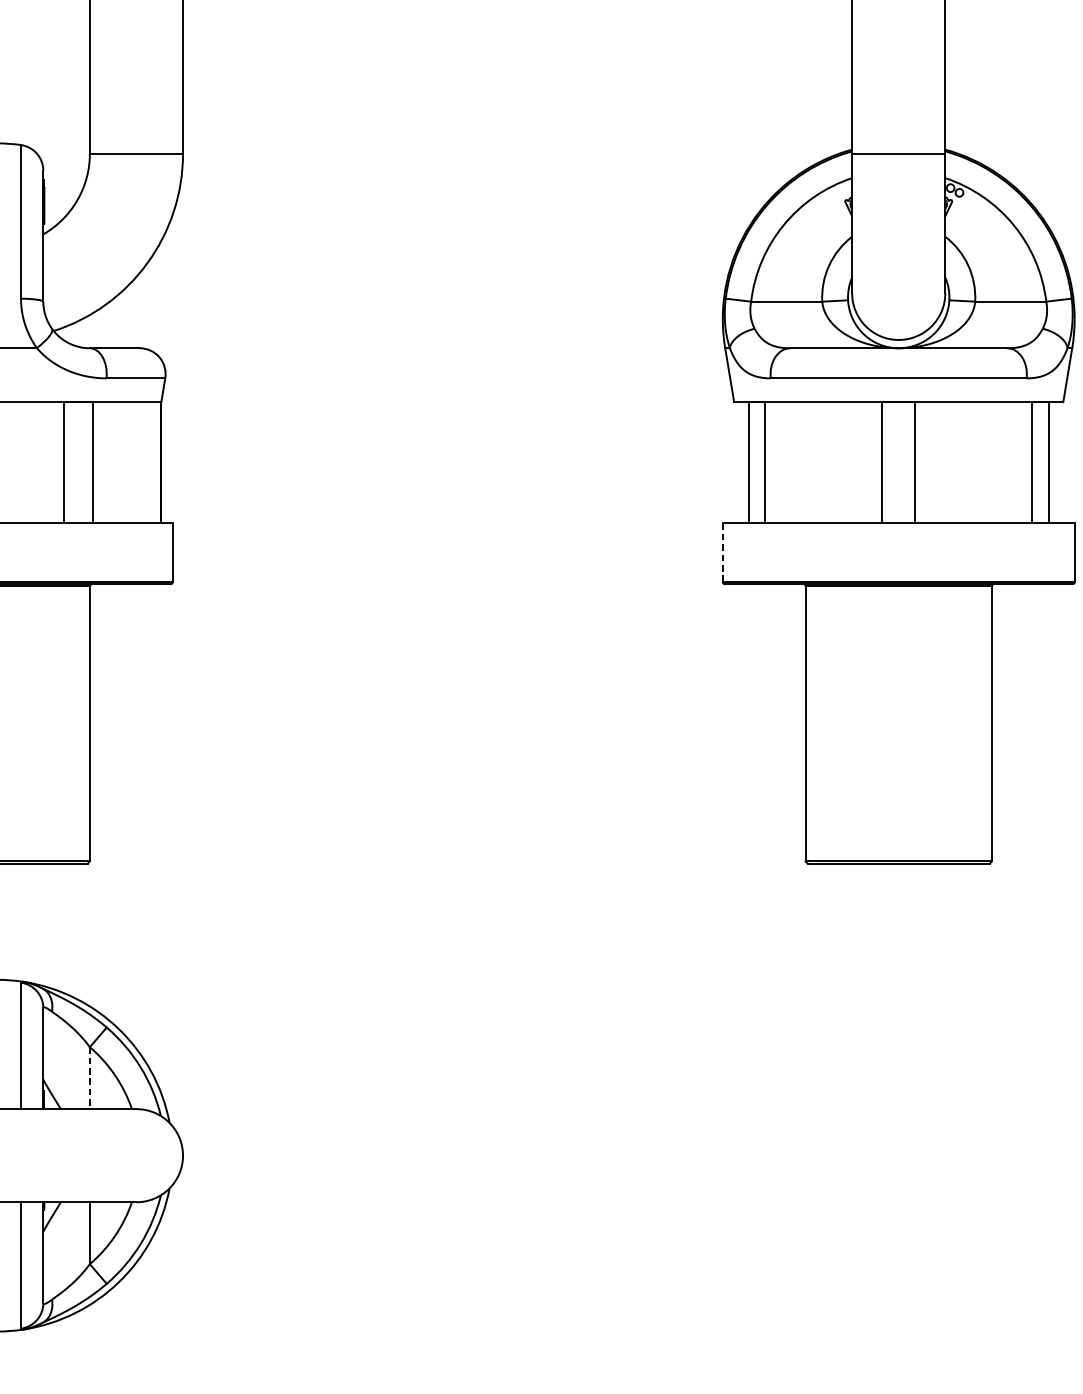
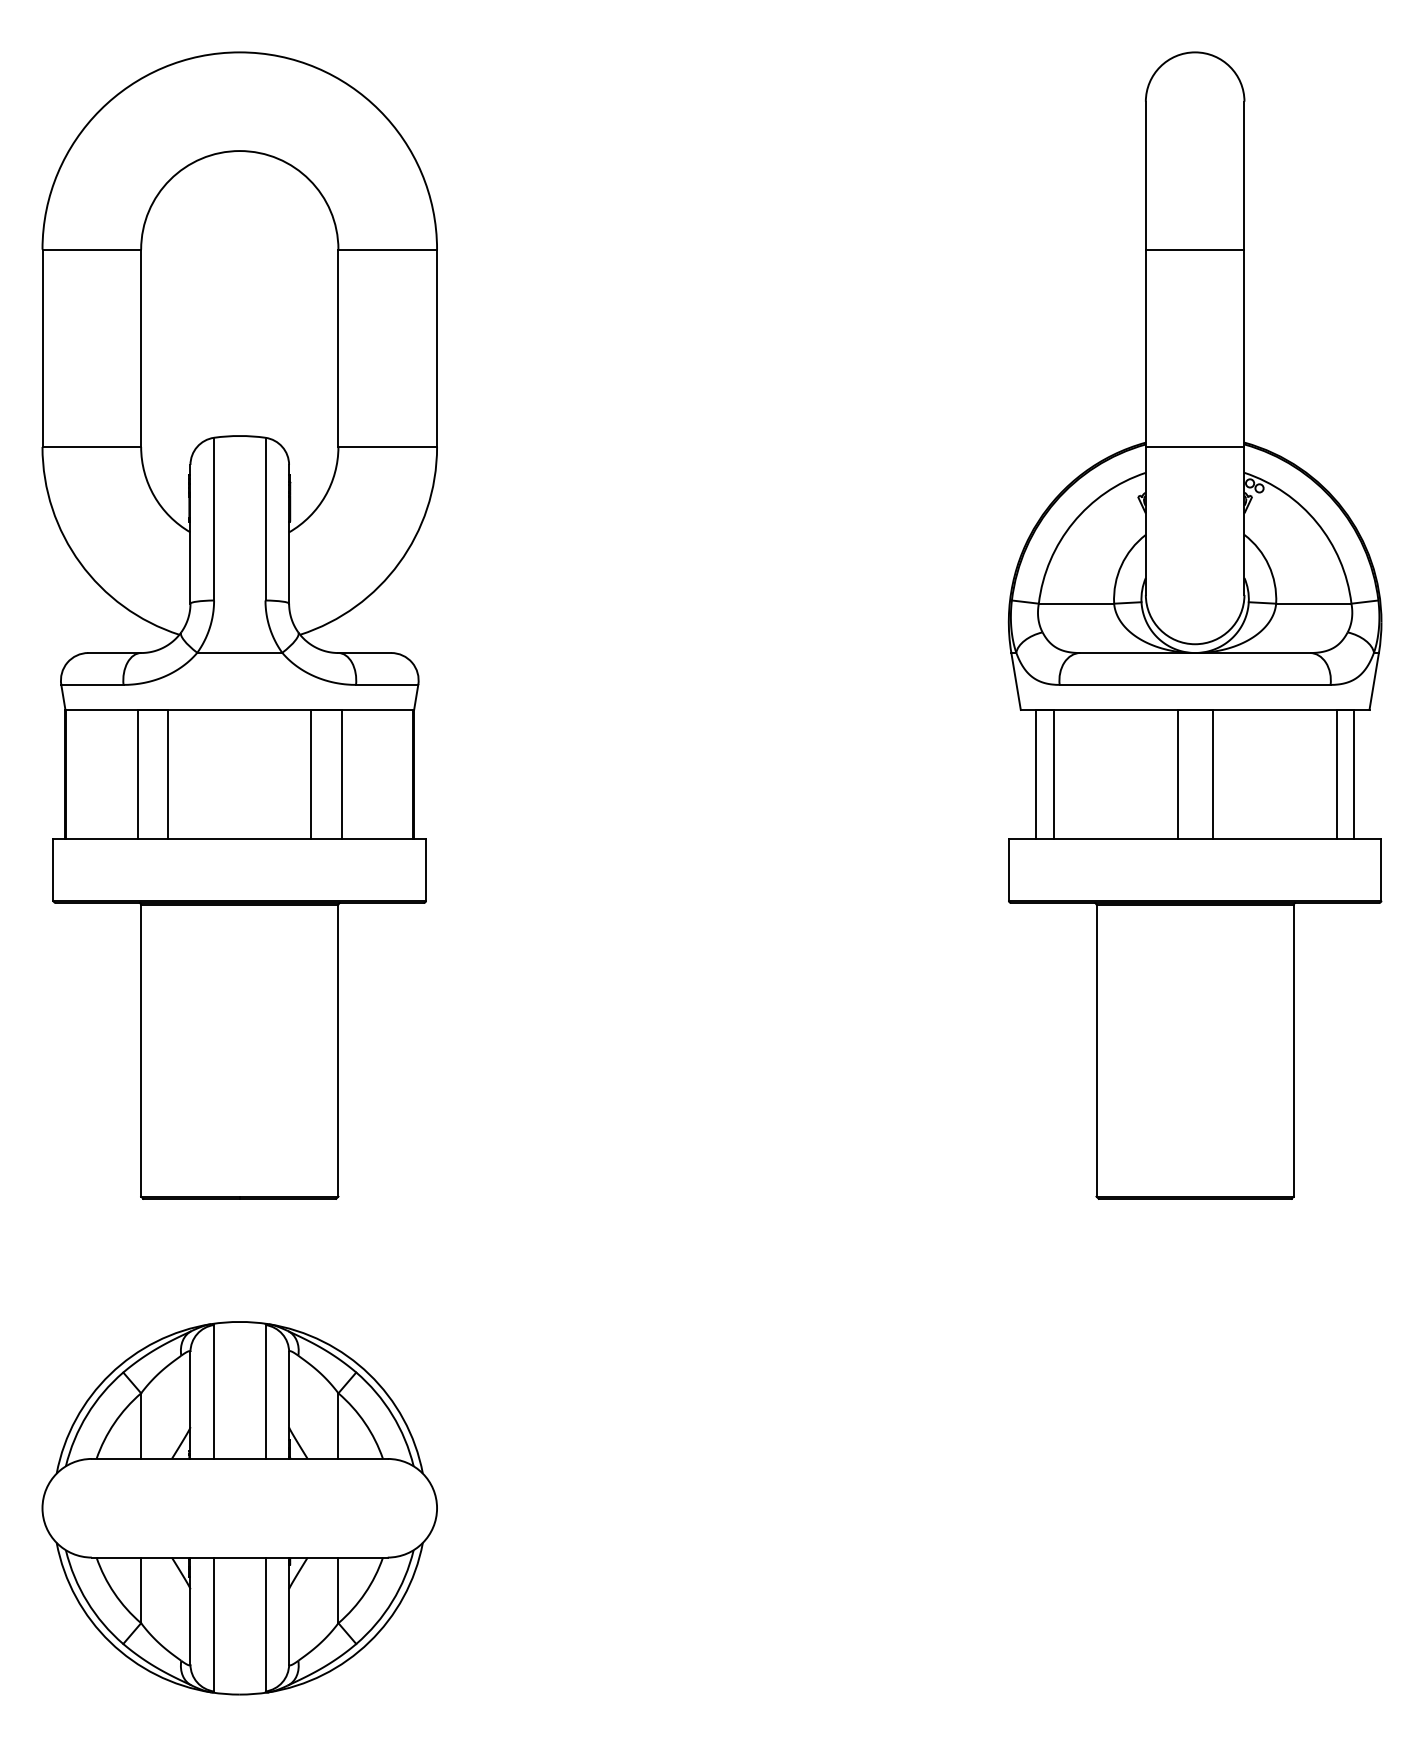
line: (722, 553) -> (1008, 870), dashed -> solid
line: (89, 1078) -> (338, 1426), dashed -> solid

